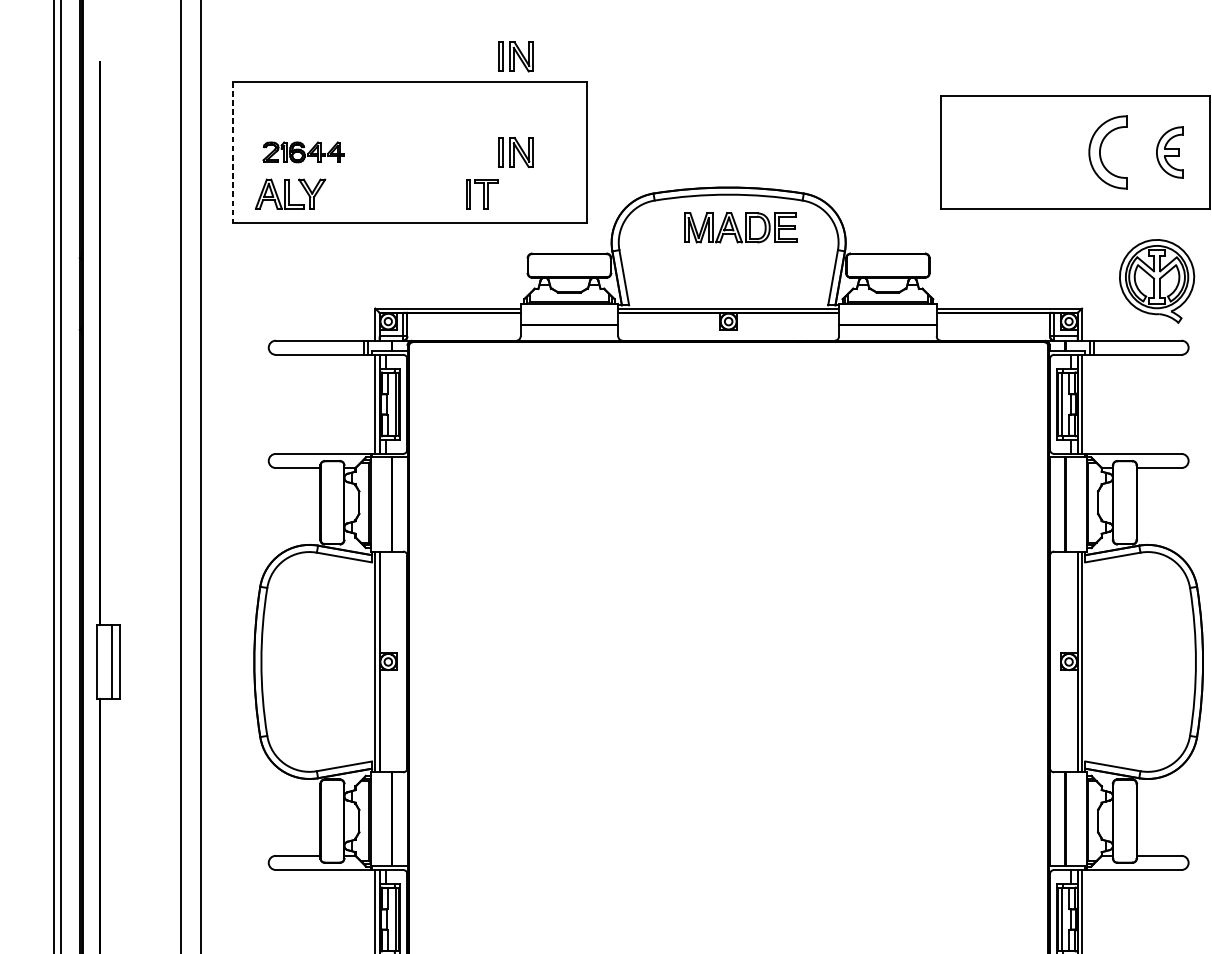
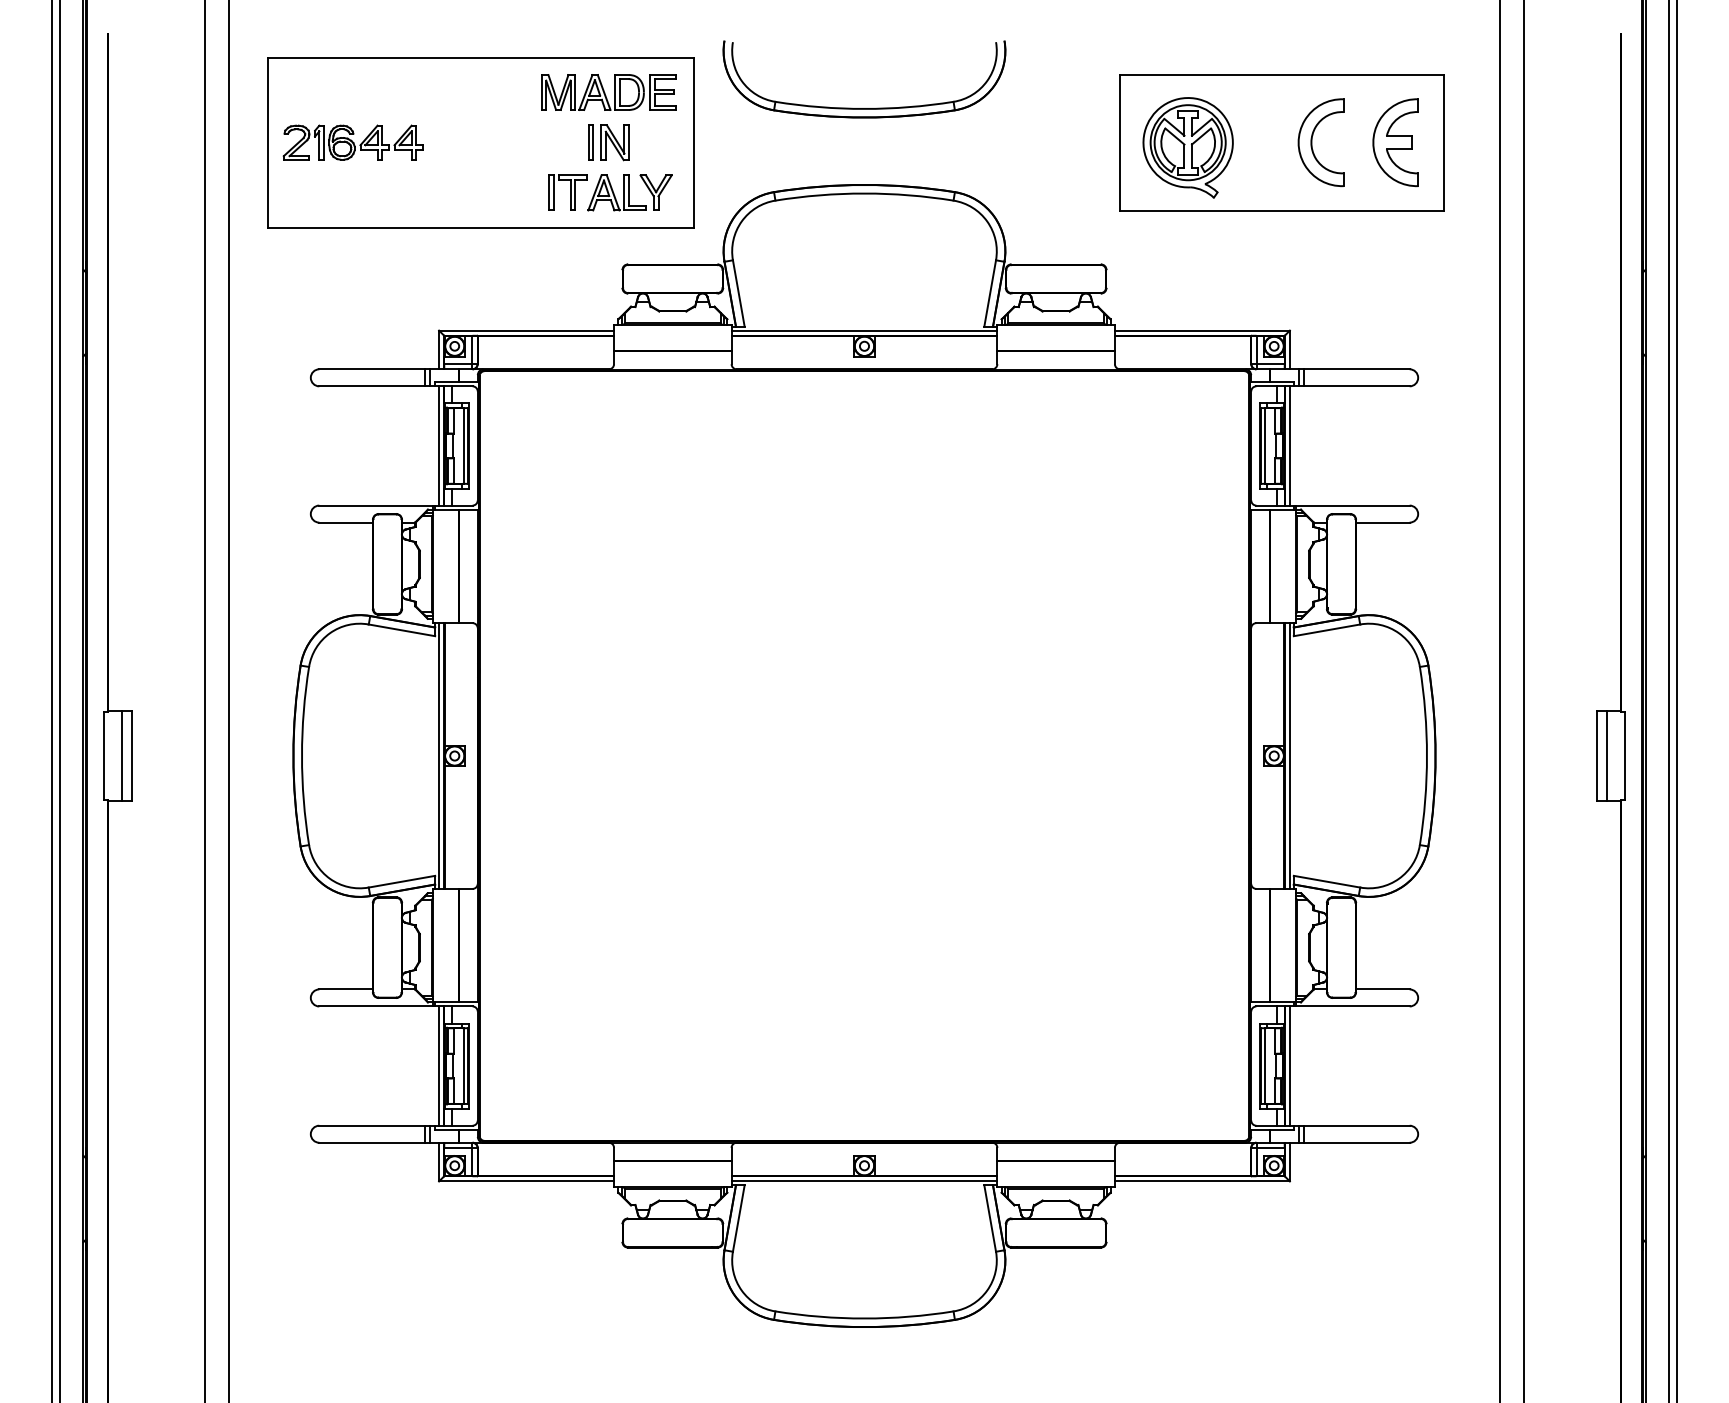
part: (516, 56) -> (608, 27), removed
part: (728, 124) -> (864, 108), added
part: (303, 152) -> (352, 142), size x1.43
part: (1169, 152) -> (1395, 142), size x1.43
line: (233, 153) -> (268, 143), dashed -> solid
part: (290, 193) -> (629, 192), moved
part: (740, 227) -> (608, 92), moved
part: (1156, 281) -> (1187, 147), moved

